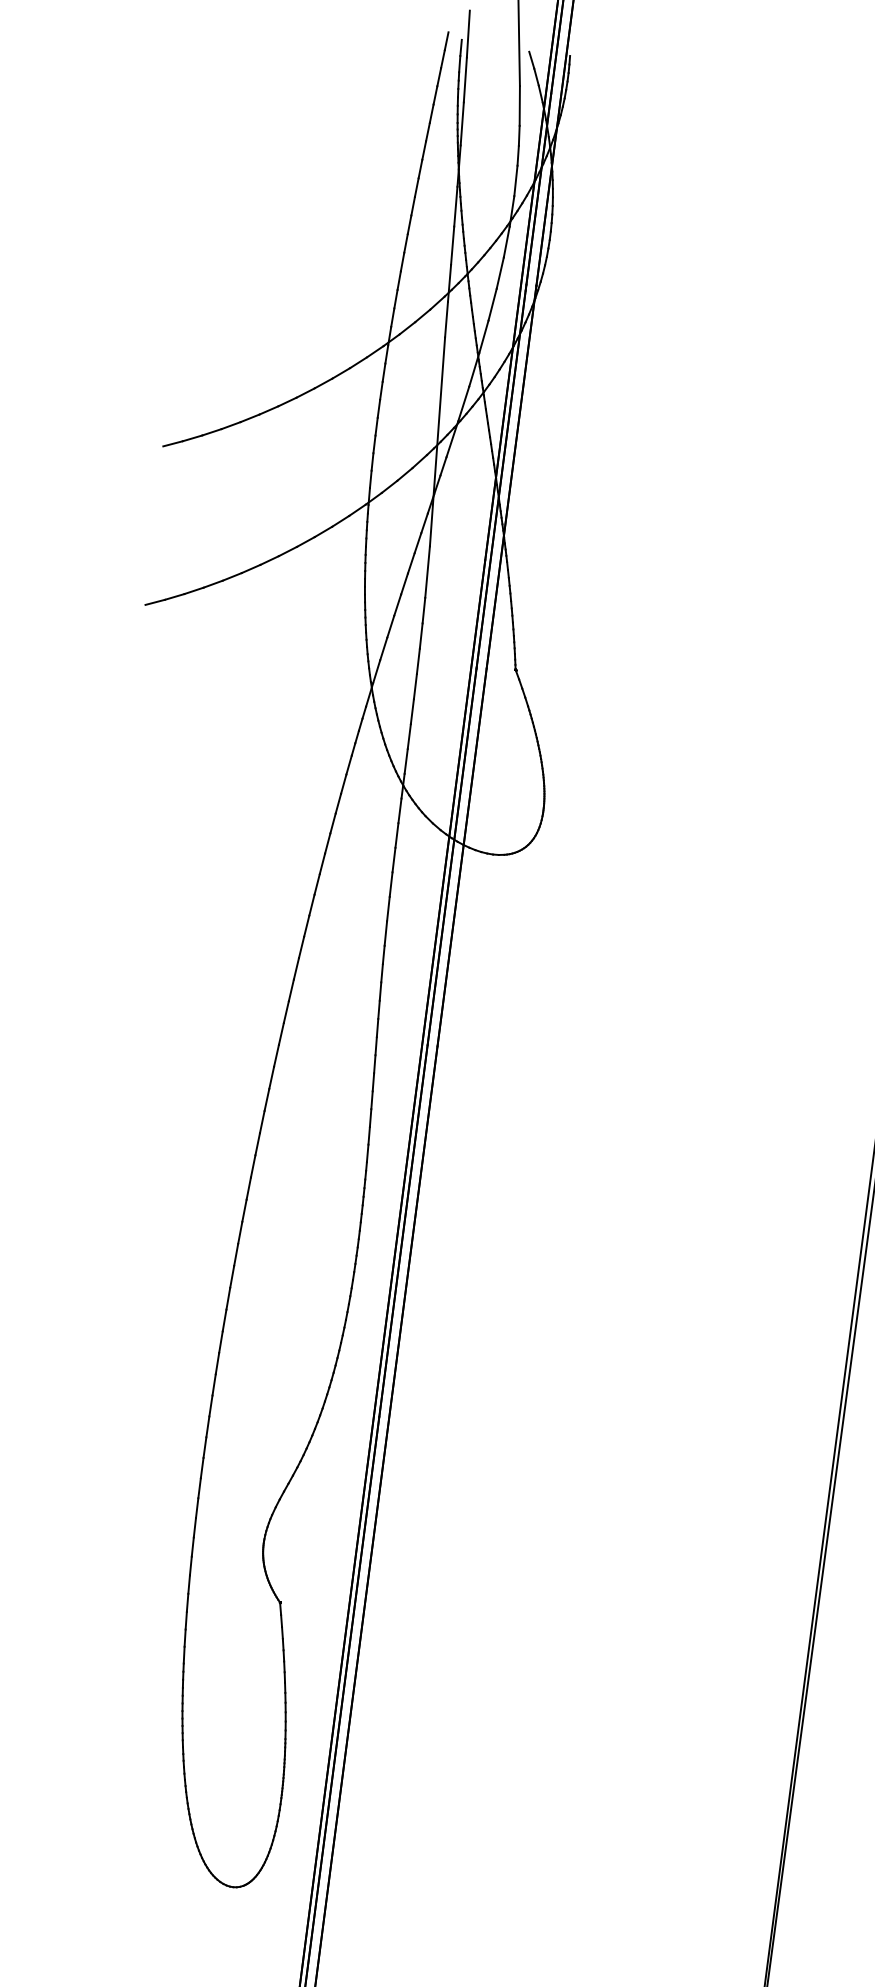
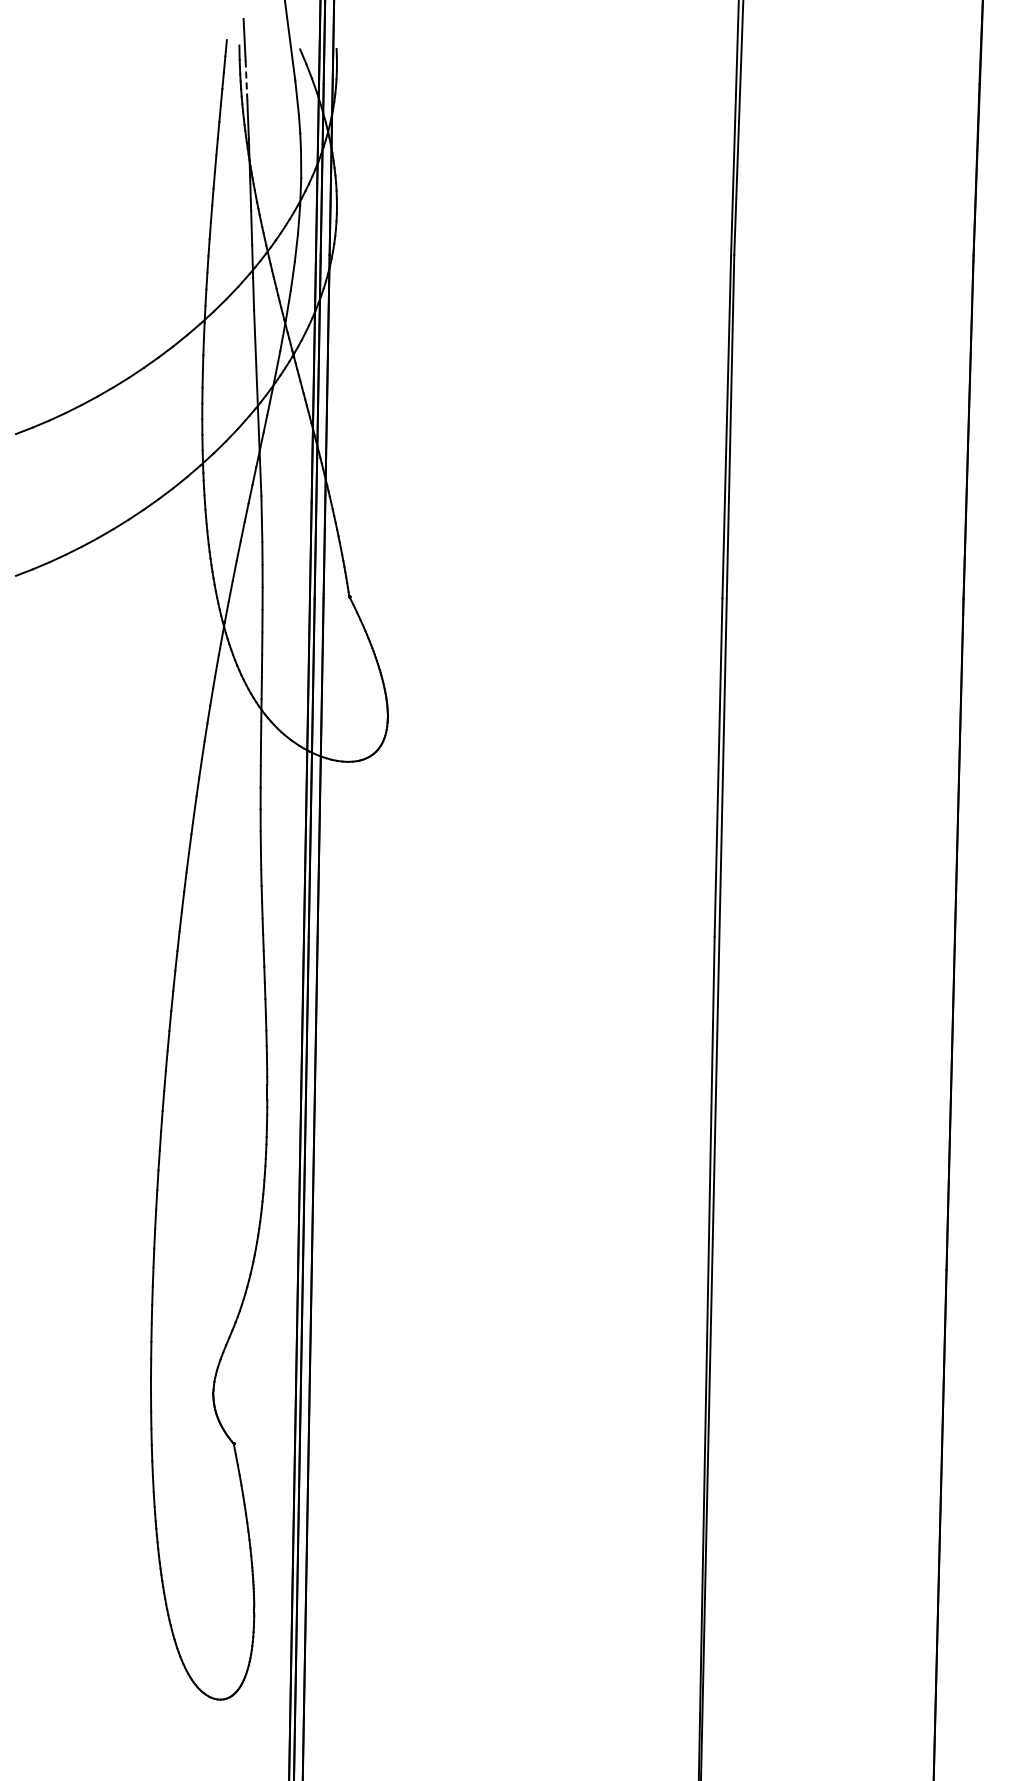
line: (465, 79) -> (246, 80), solid -> dashed

